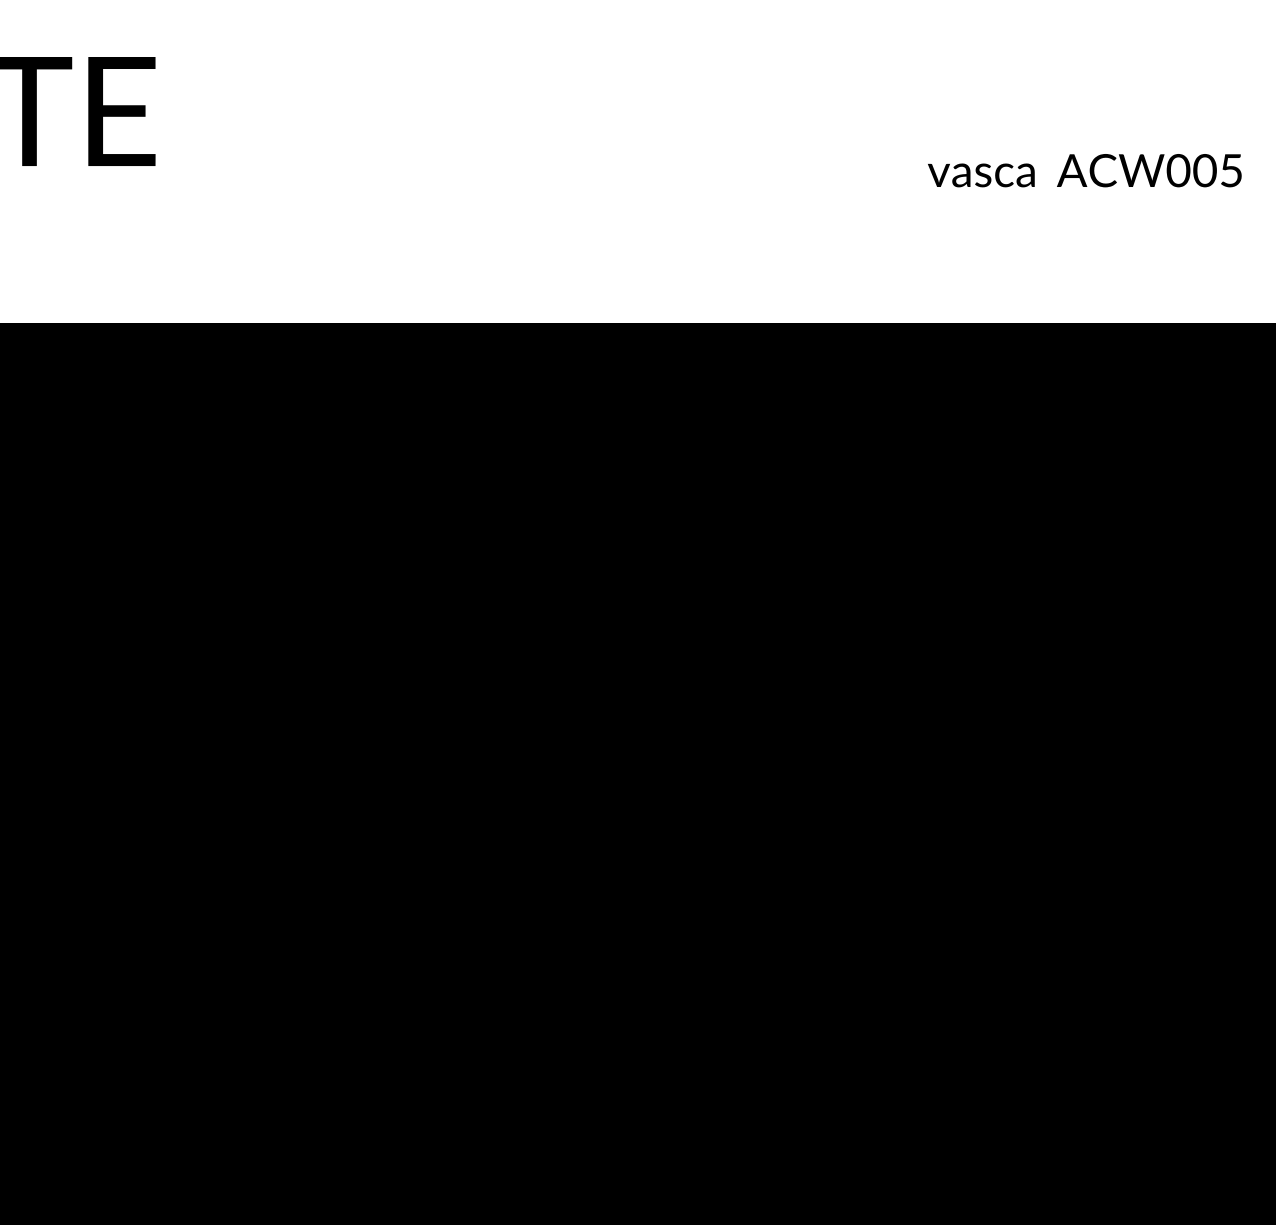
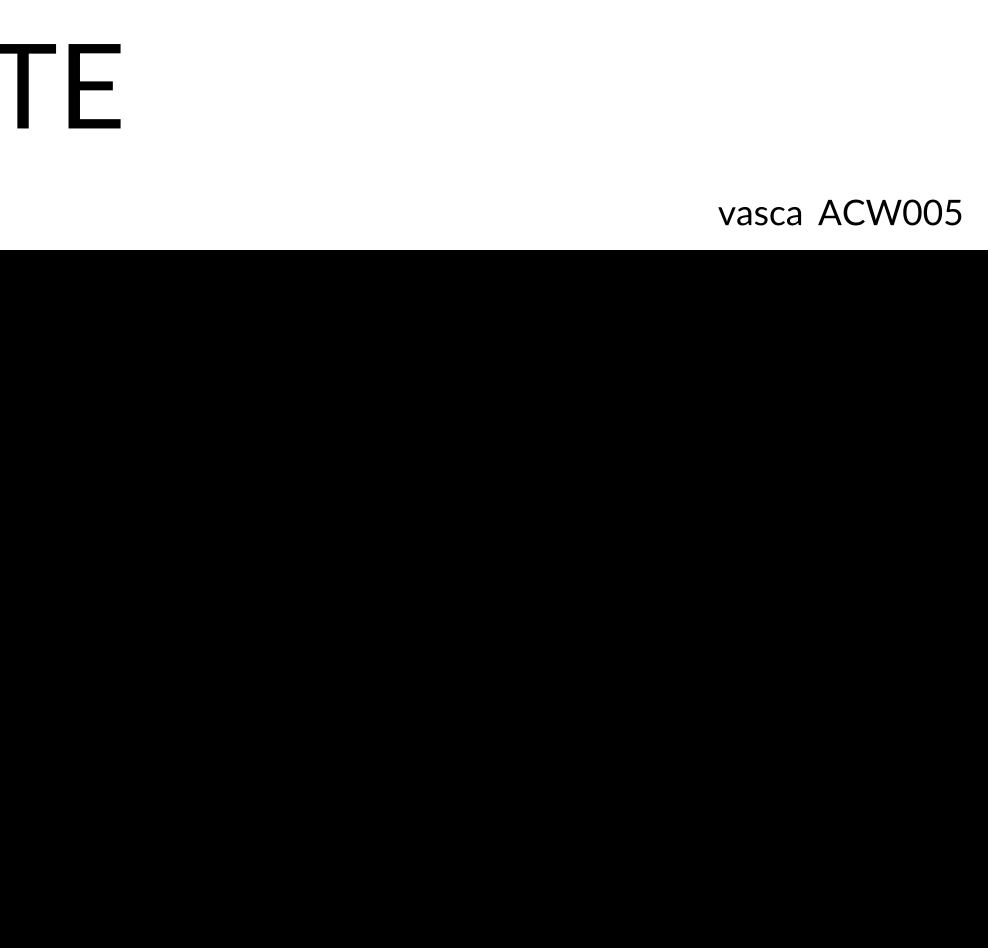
text: (1084, 170) -> (839, 212), moved

